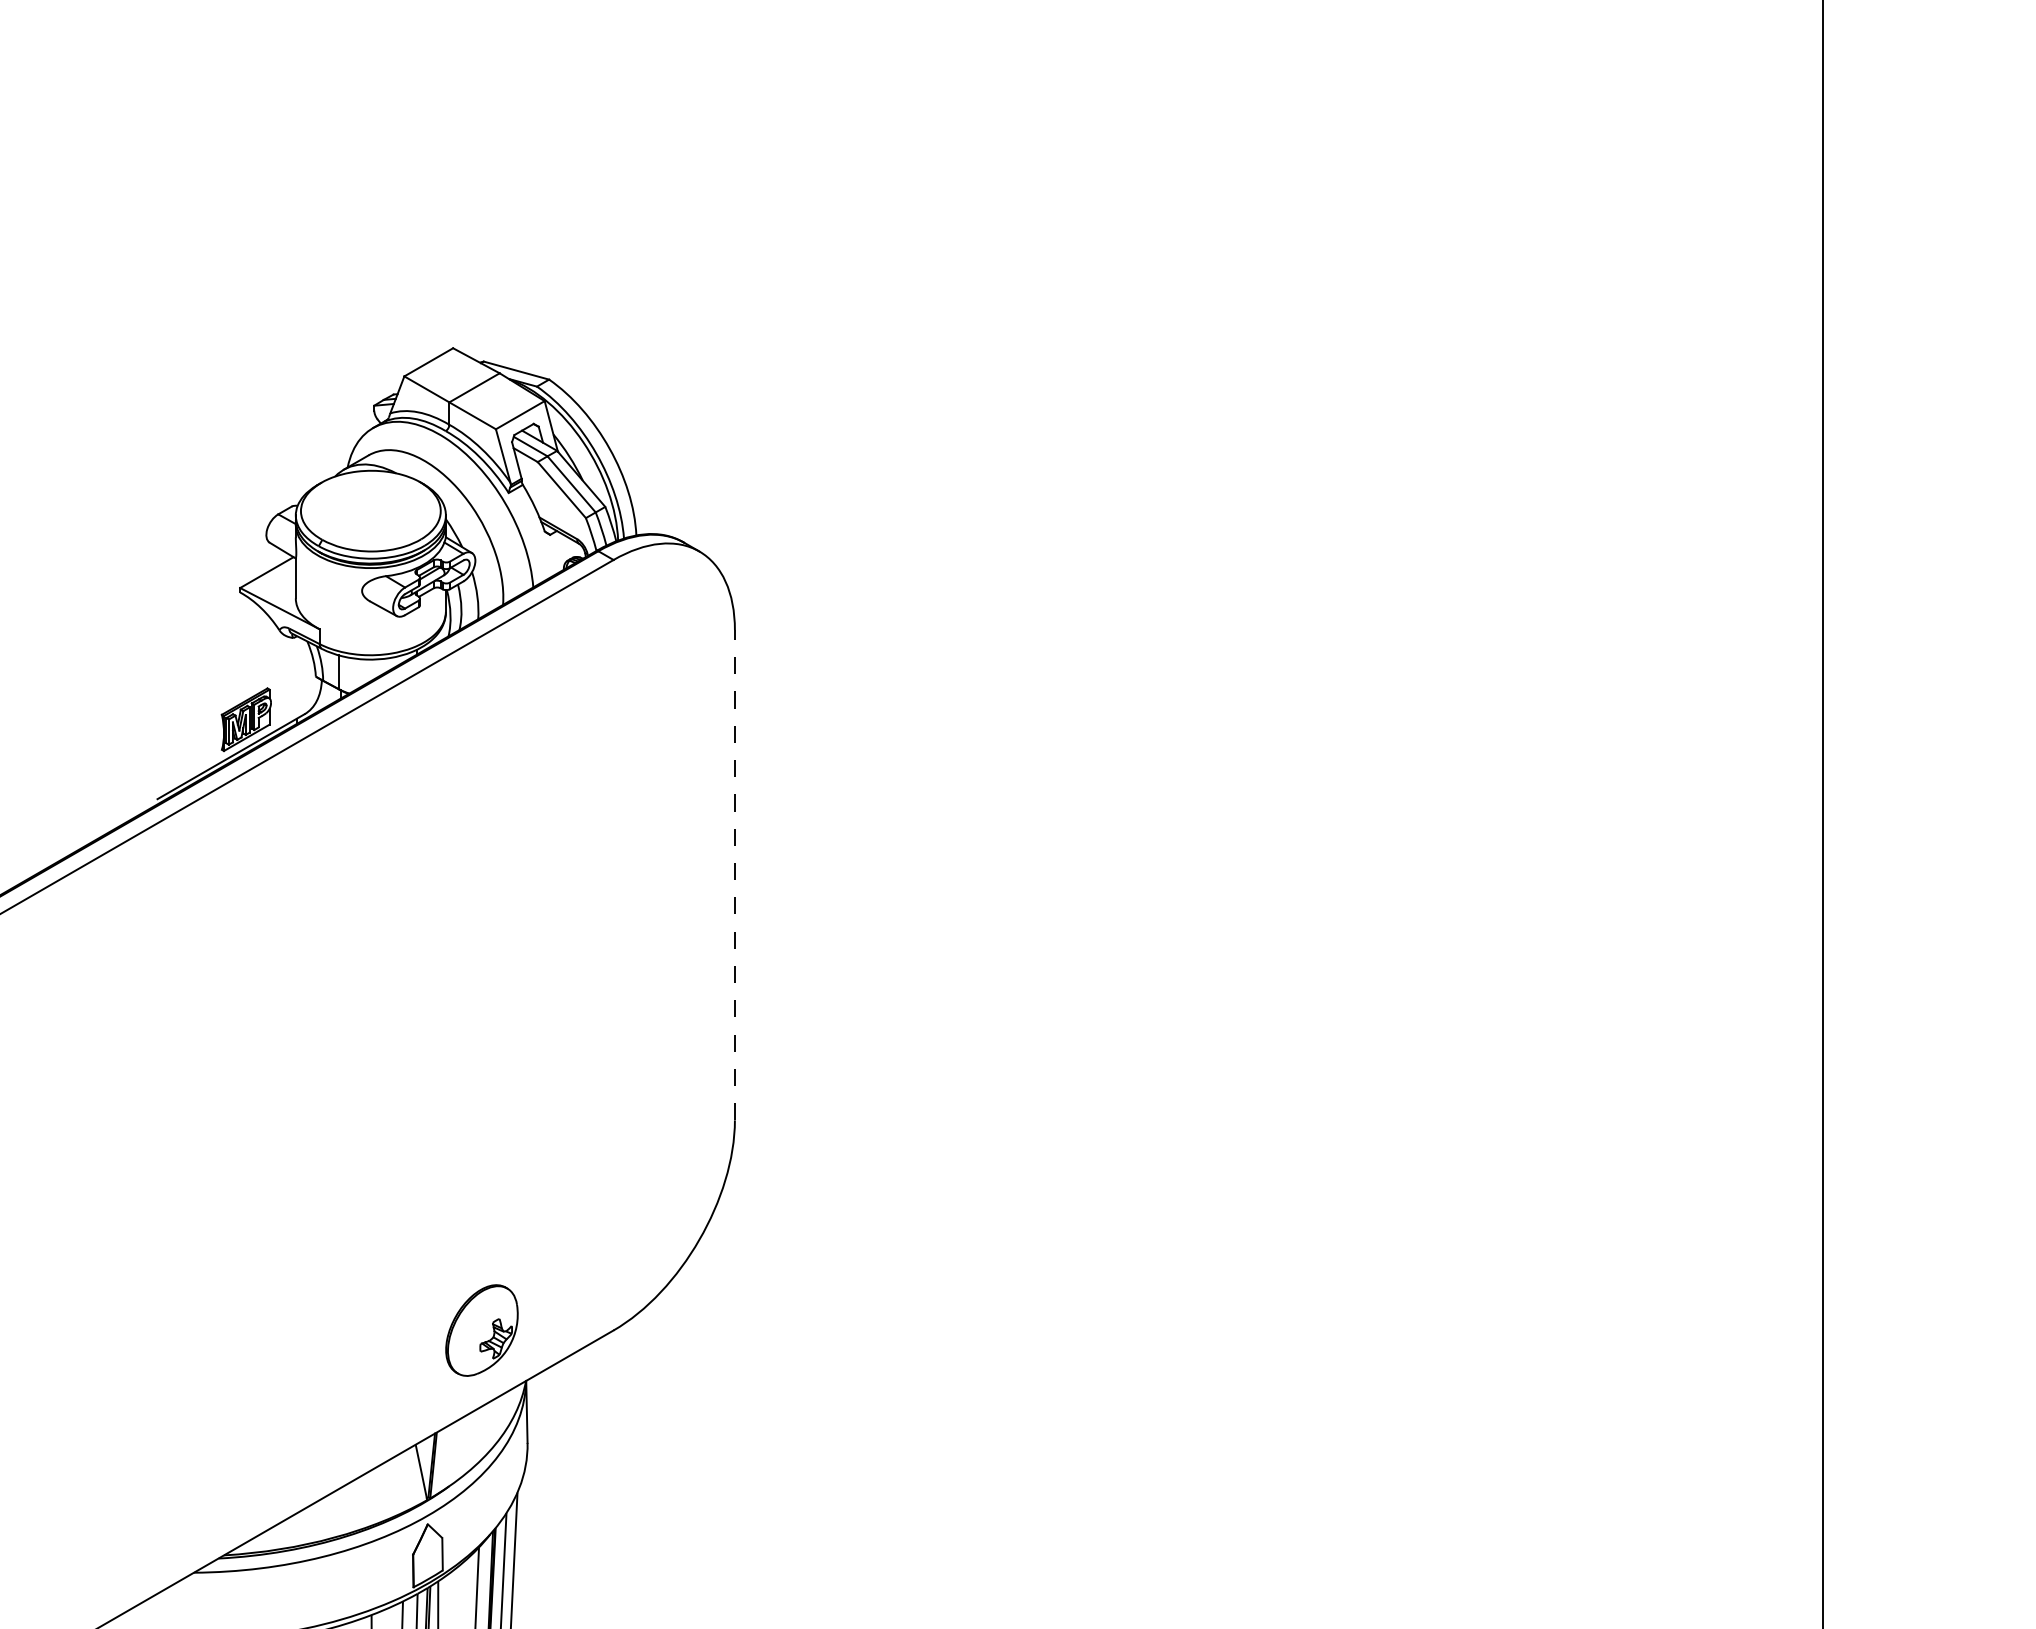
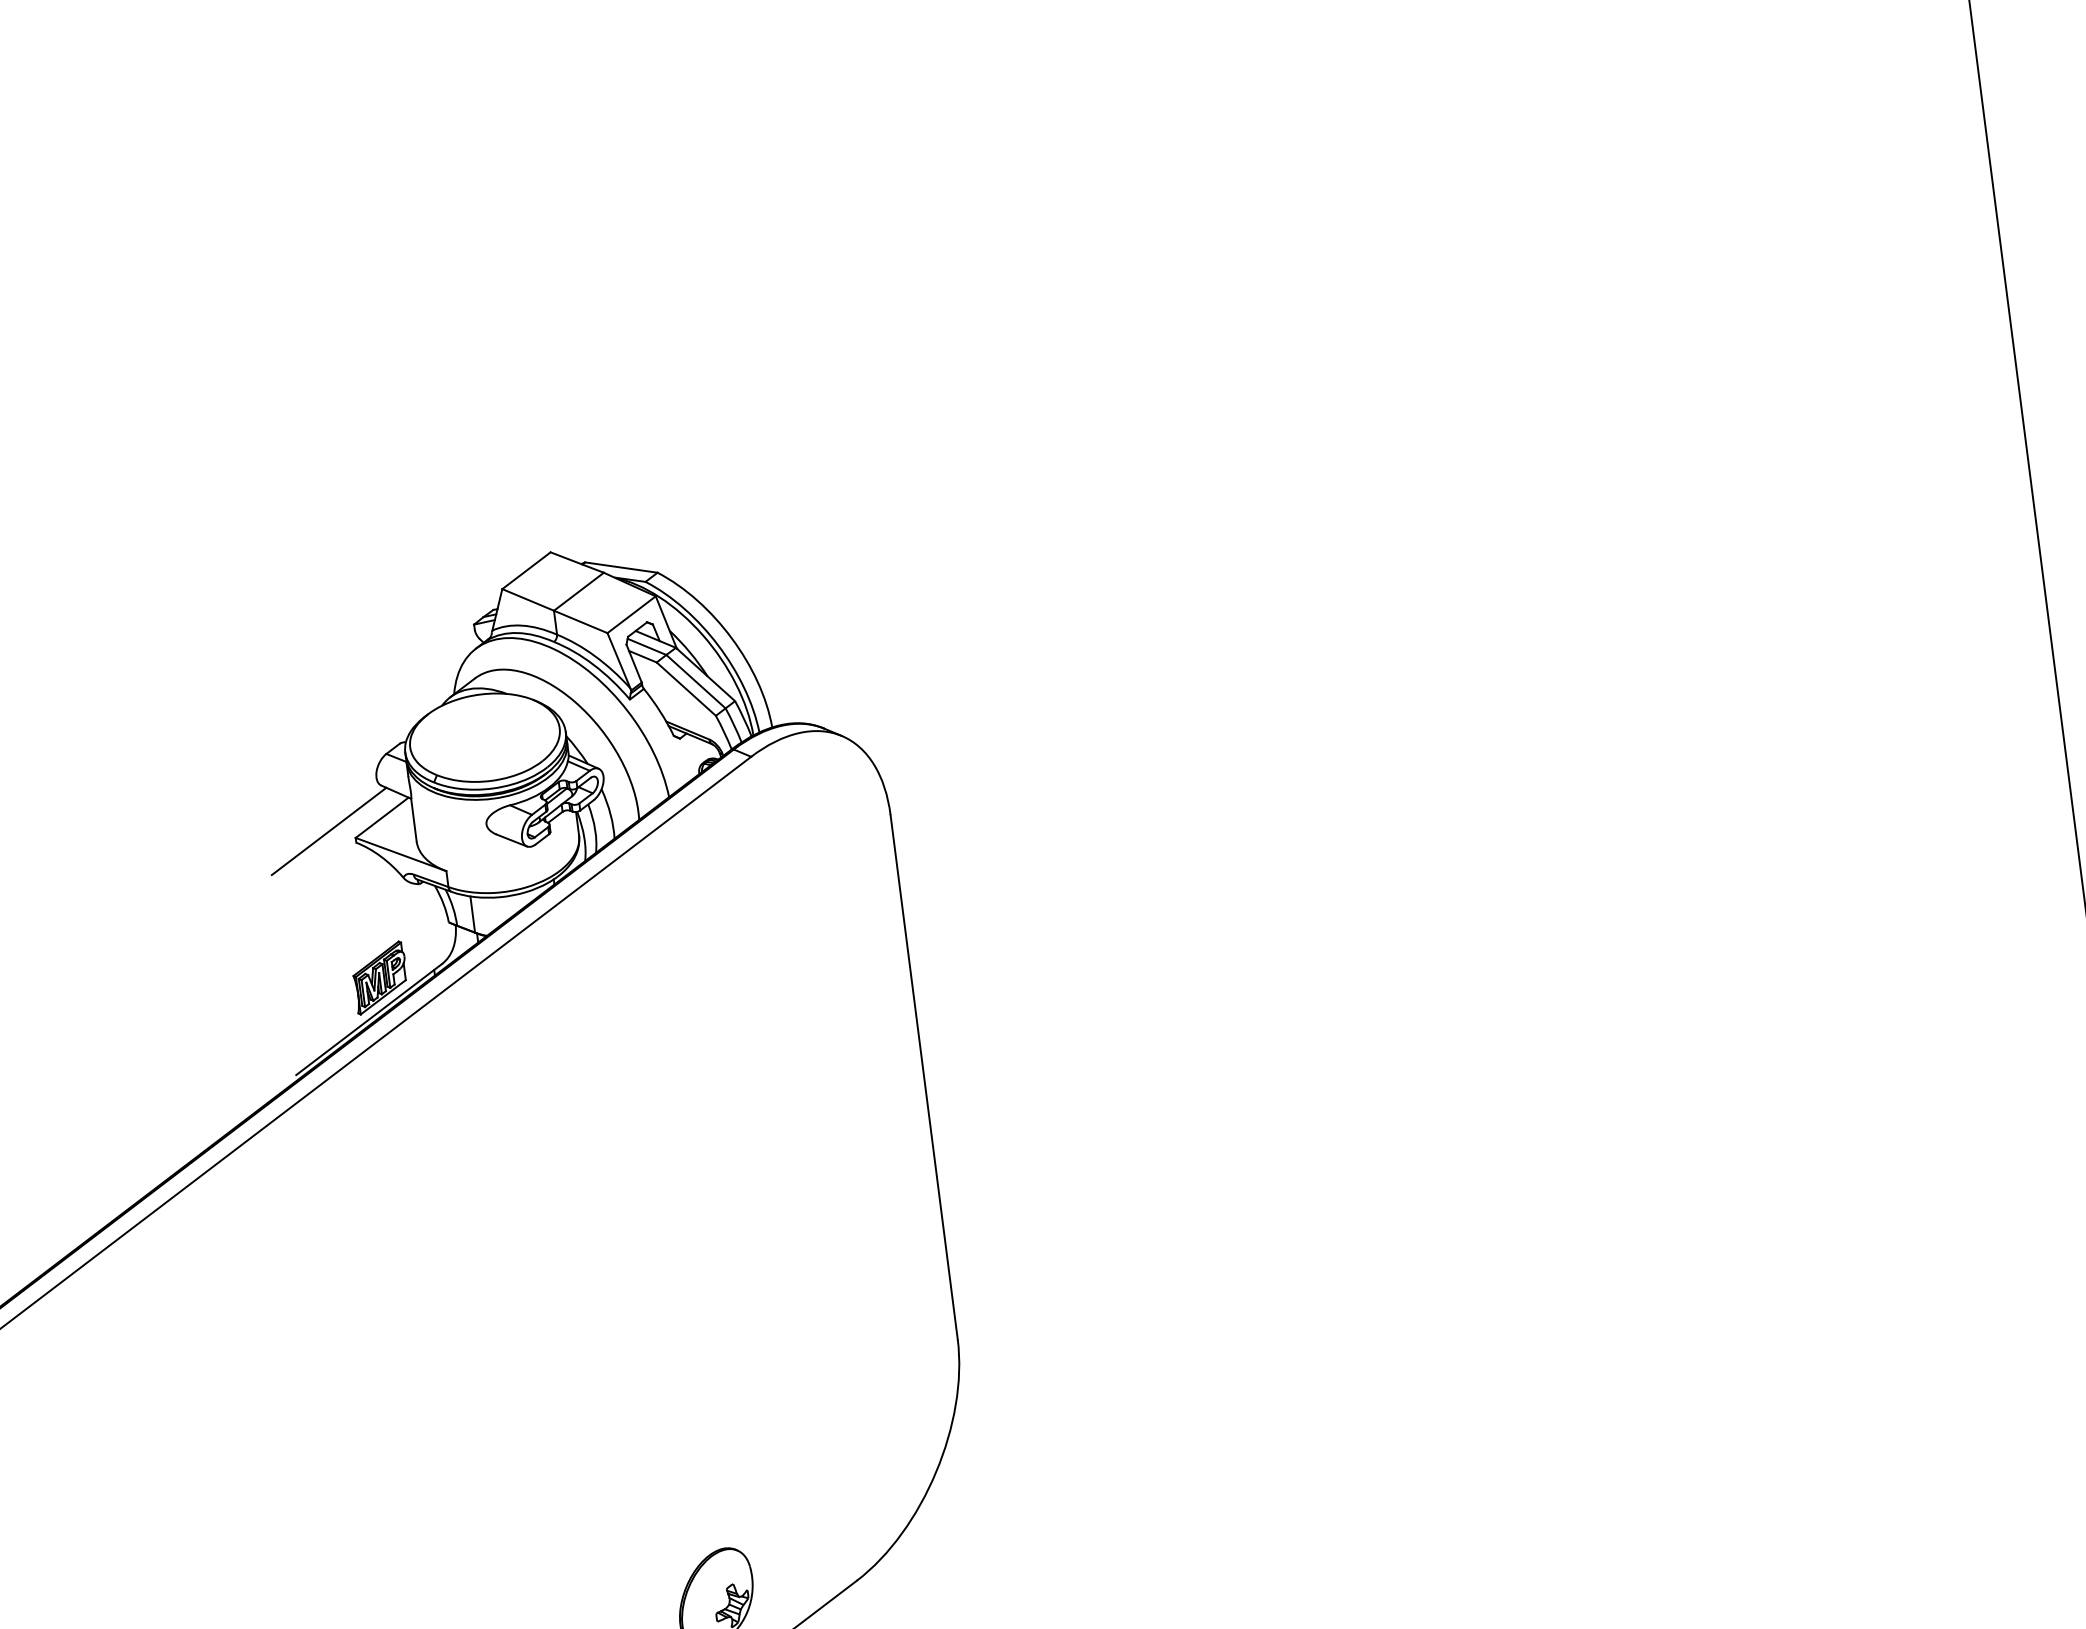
line: (216, 578) -> (329, 831), added
line: (734, 874) -> (923, 1076), dashed -> solid

